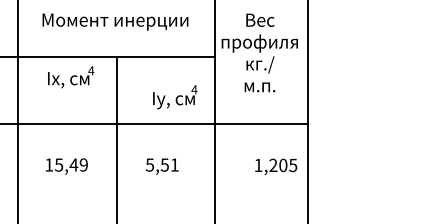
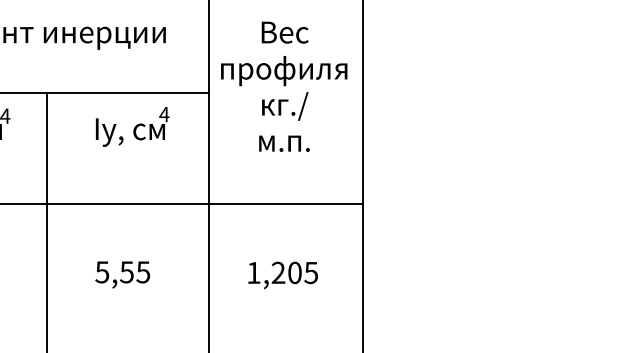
text: (175, 97) -> (132, 127), moved
text: (174, 164) -> (142, 271), 5,51 -> 5,55
text: (276, 166) -> (283, 274), moved

